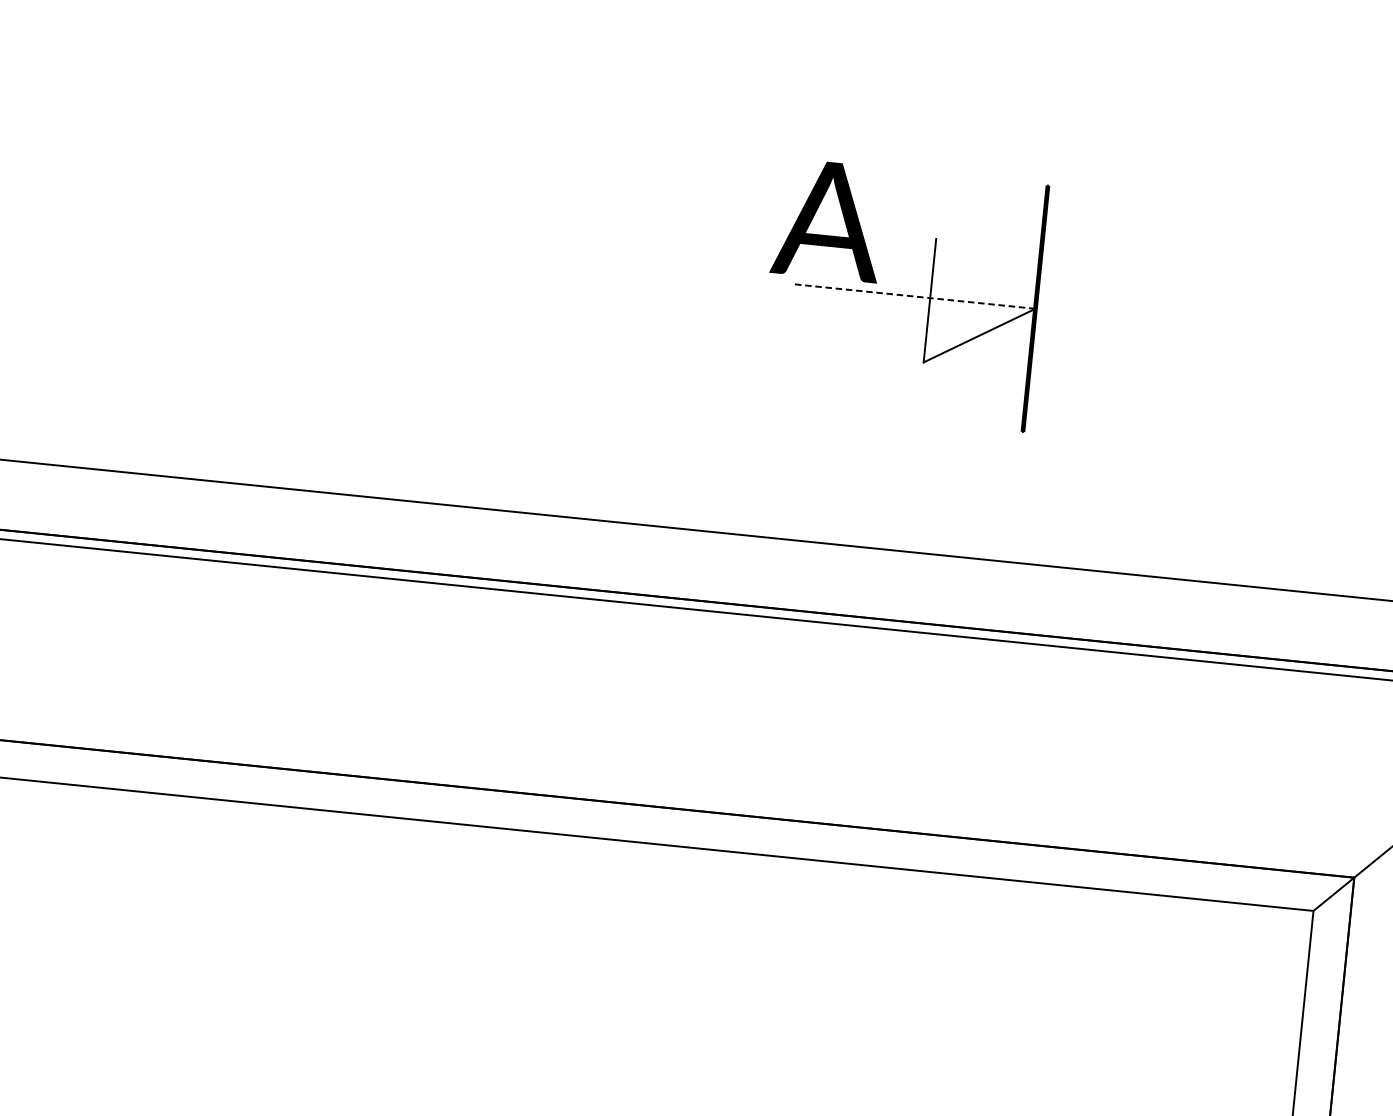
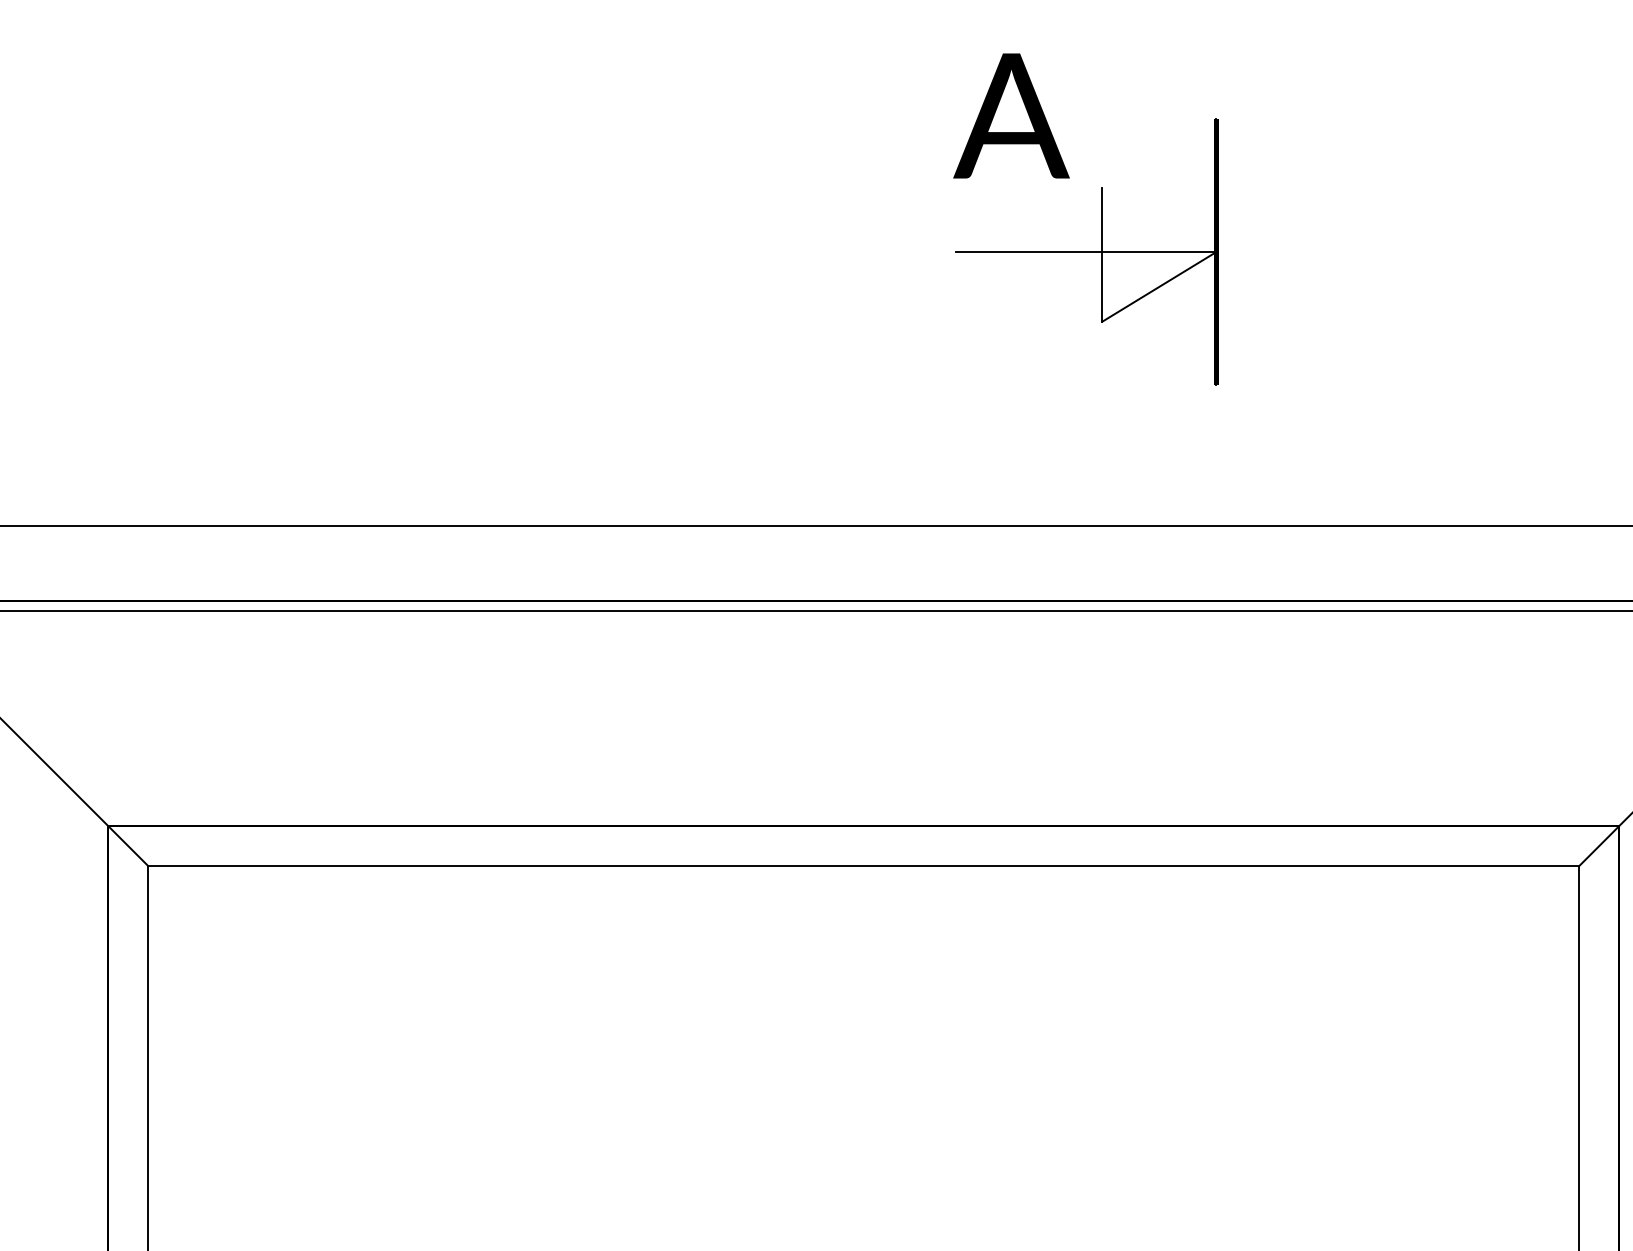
text: (828, 219) -> (1011, 115), moved
line: (914, 296) -> (1085, 252), dashed -> solid

